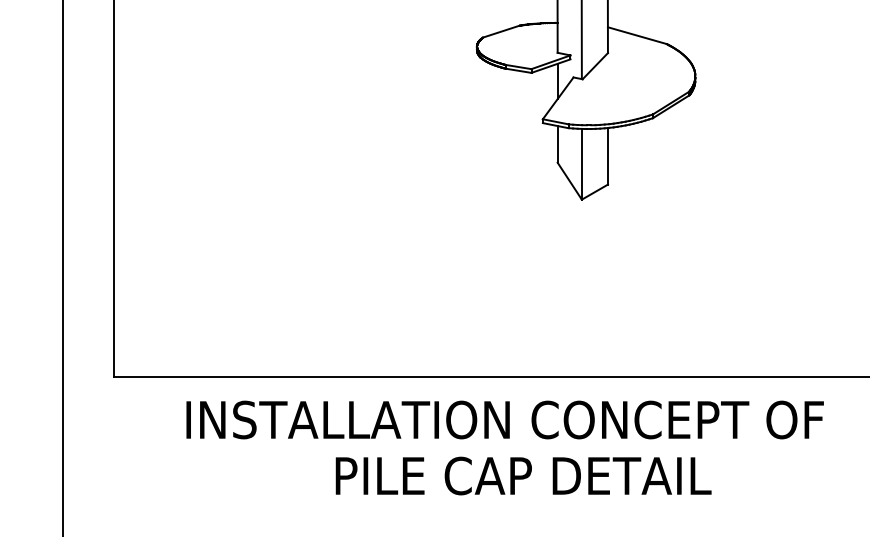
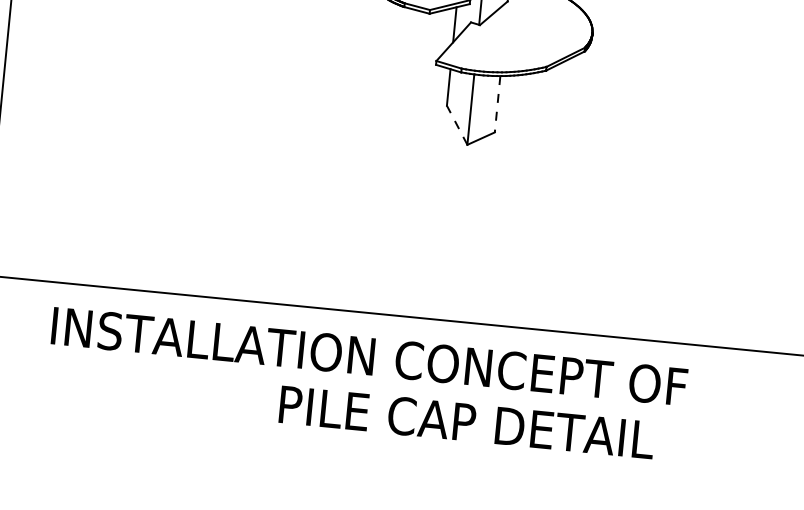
line: (607, 156) -> (497, 104), solid -> dashed
line: (569, 180) -> (456, 124), solid -> dashed
text: (523, 475) -> (466, 421), moved

